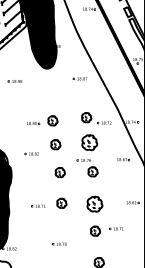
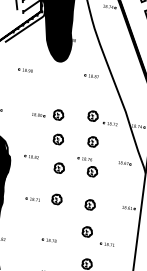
part: (89, 142) -> (92, 141), size x0.62
part: (31, 153) -> (31, 156), moved
part: (94, 204) -> (89, 204), size x0.62
part: (116, 228) -> (107, 244), moved

